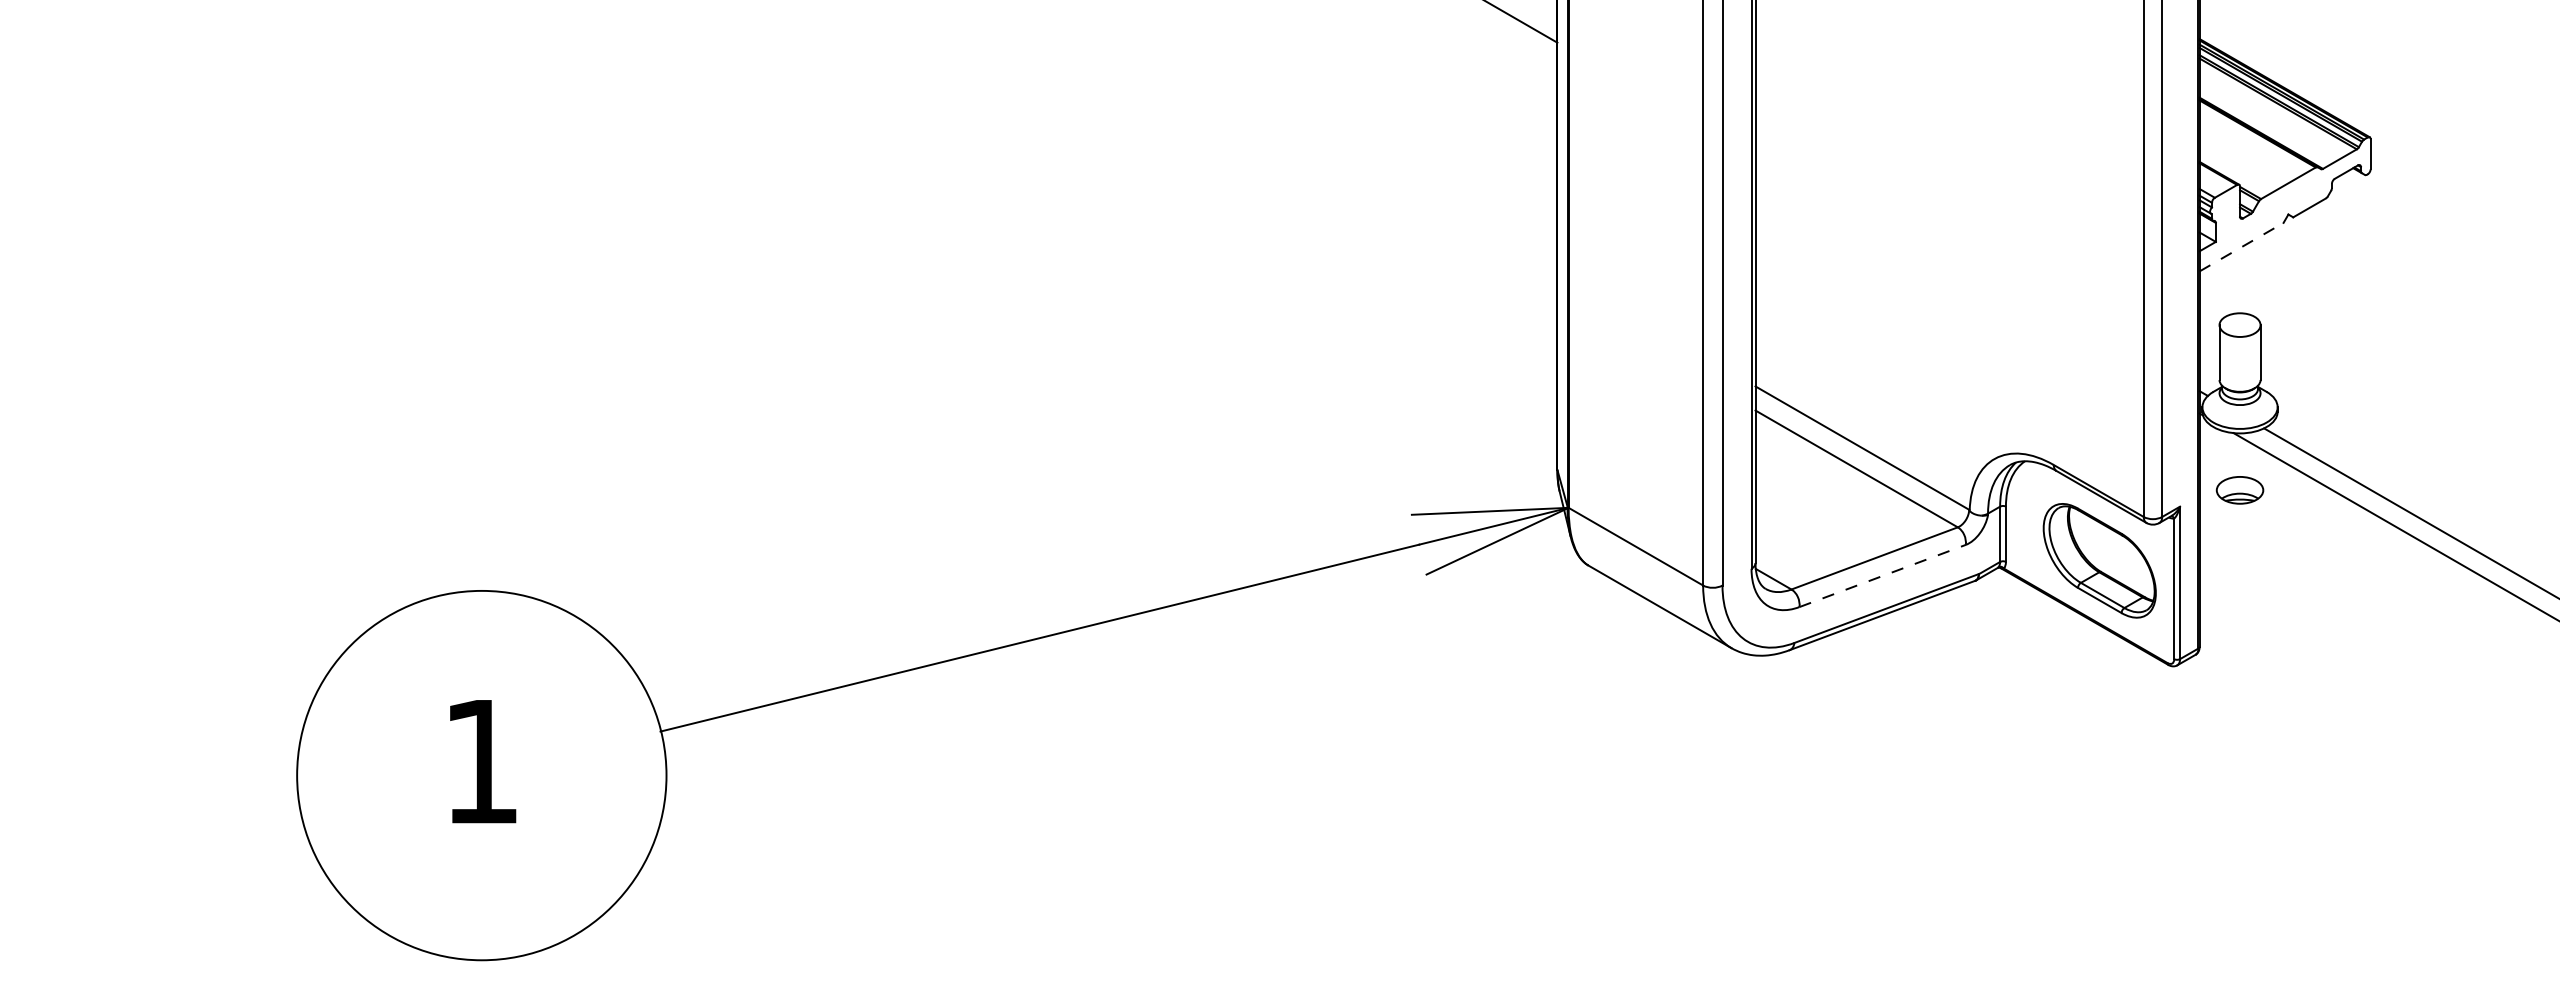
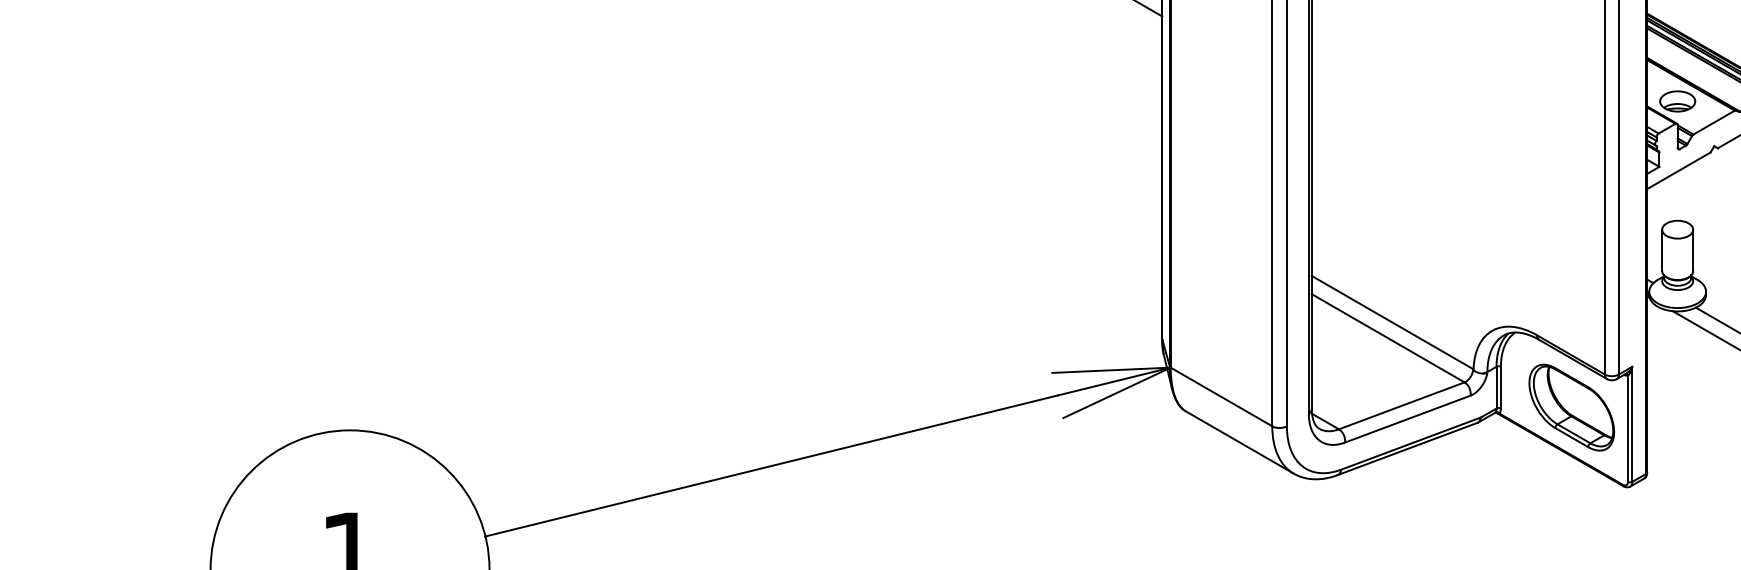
line: (2242, 246) -> (1679, 170), dashed -> solid
part: (2239, 490) -> (1677, 101), moved
line: (1882, 575) -> (1407, 418), dashed -> solid

